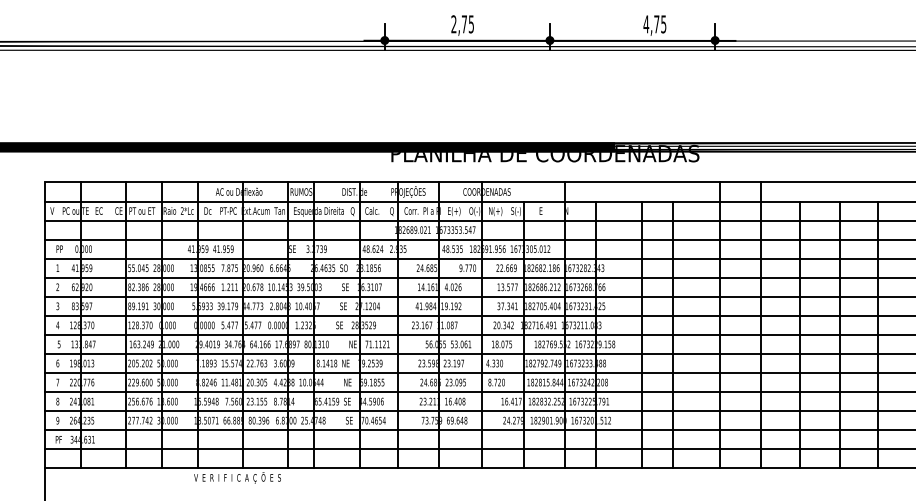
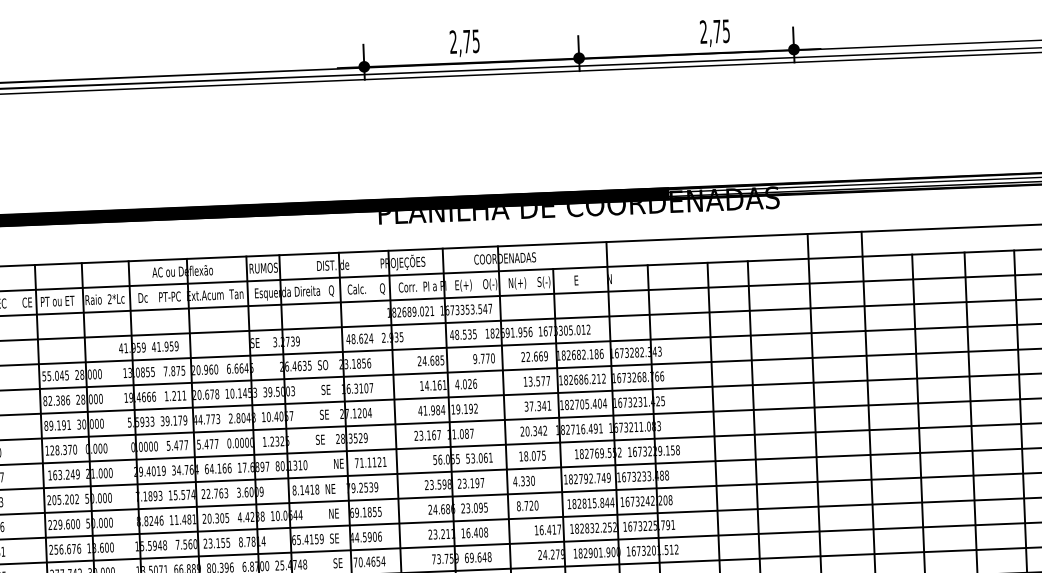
text: (646, 24) -> (703, 32), 4,75 -> 2,75

